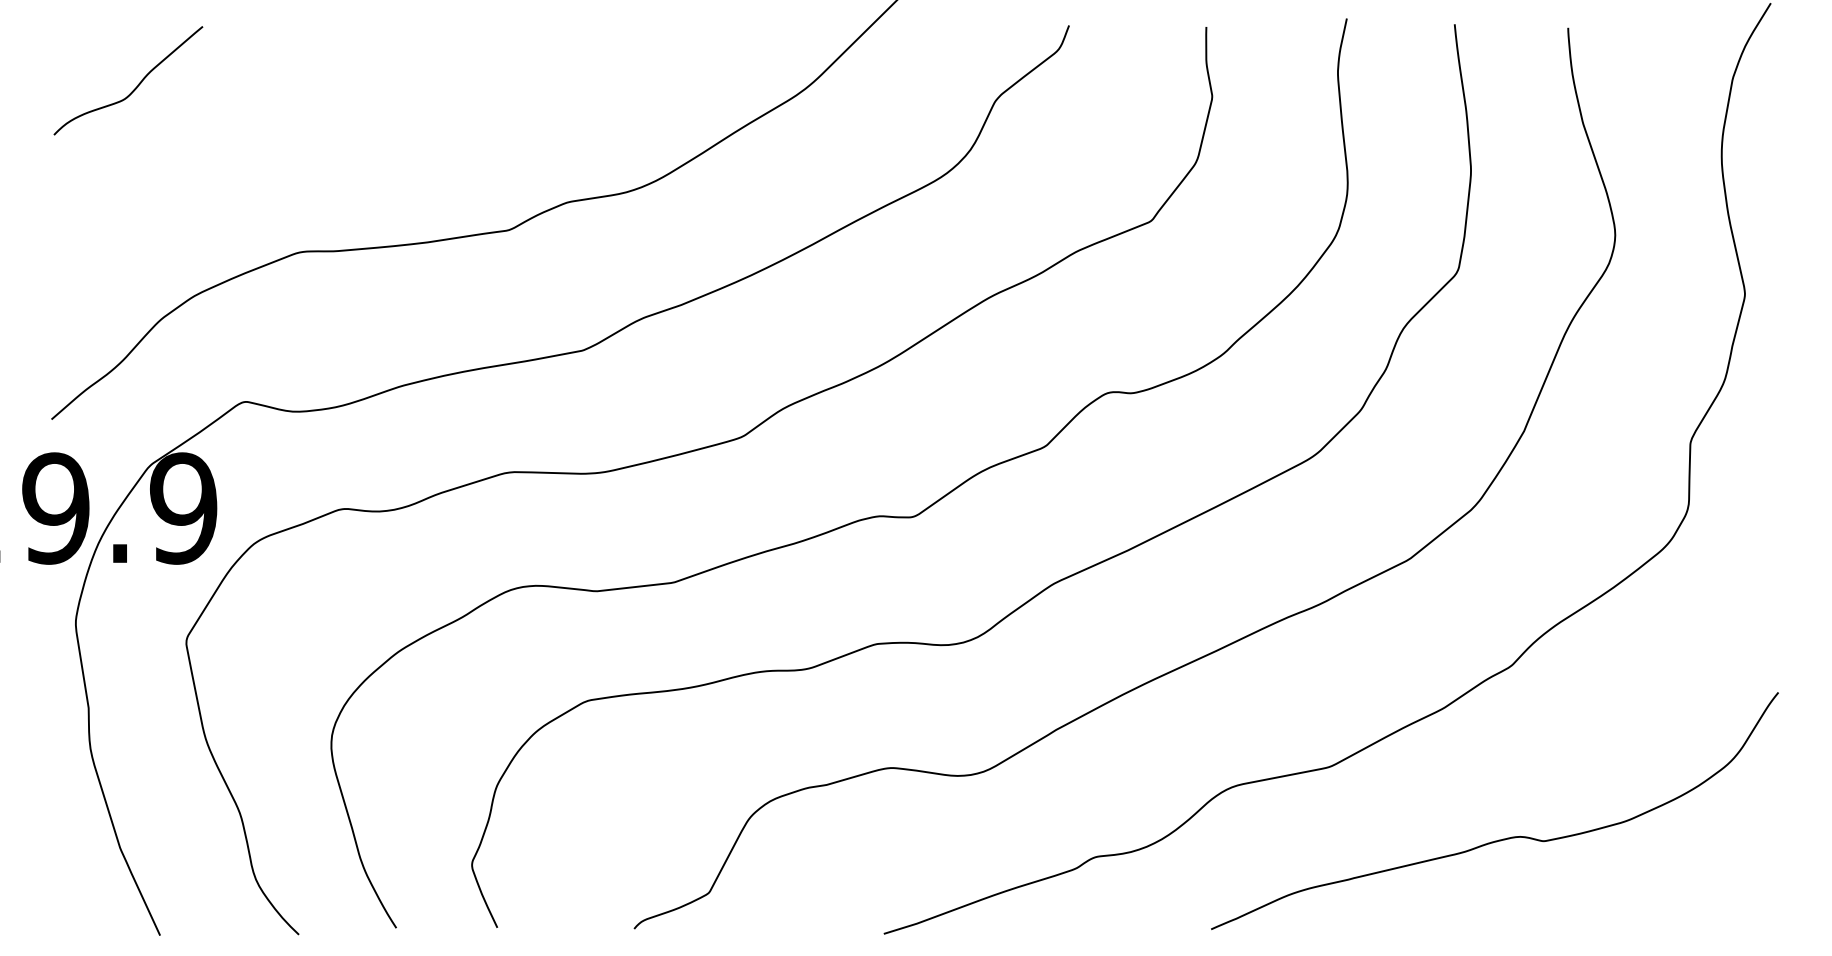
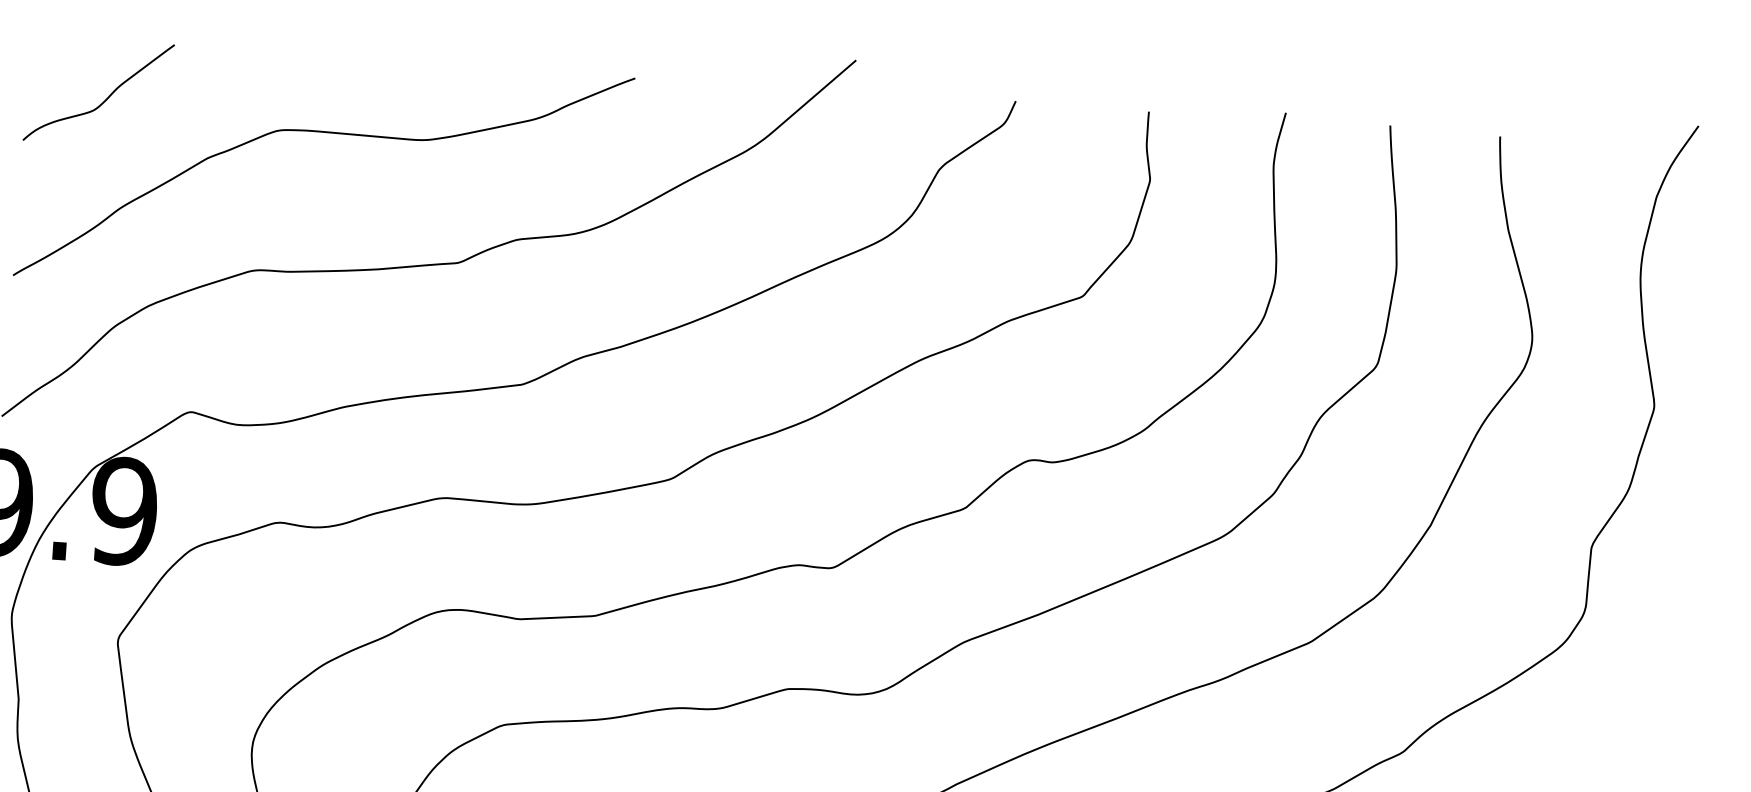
curve: (365, 106) -> (327, 133), added

